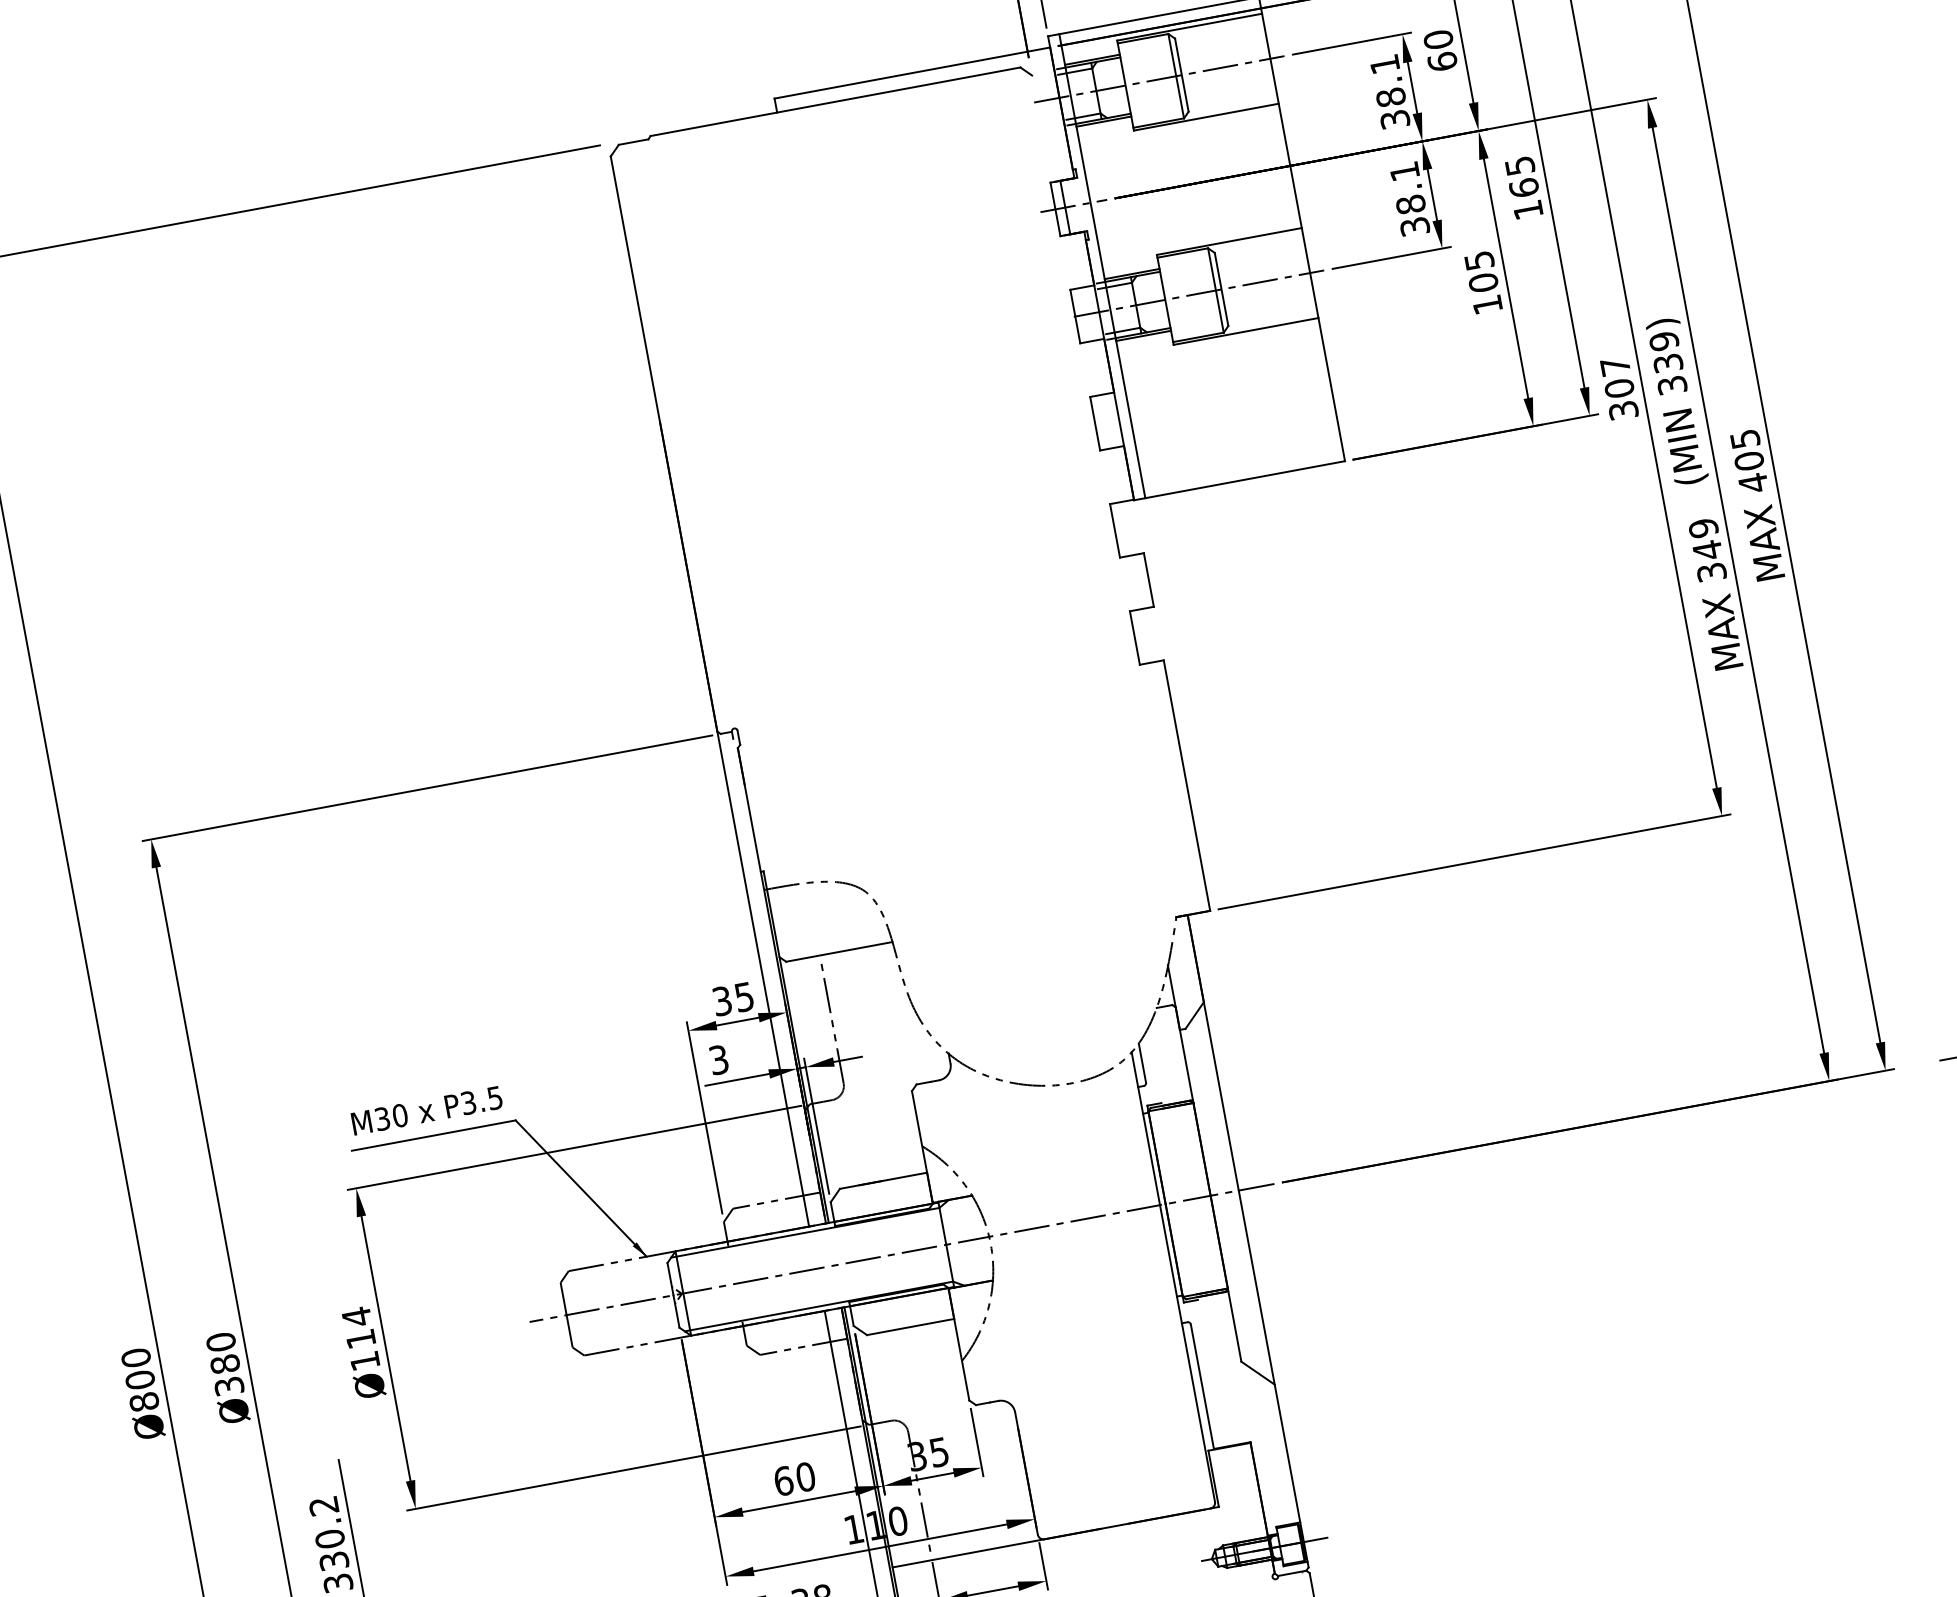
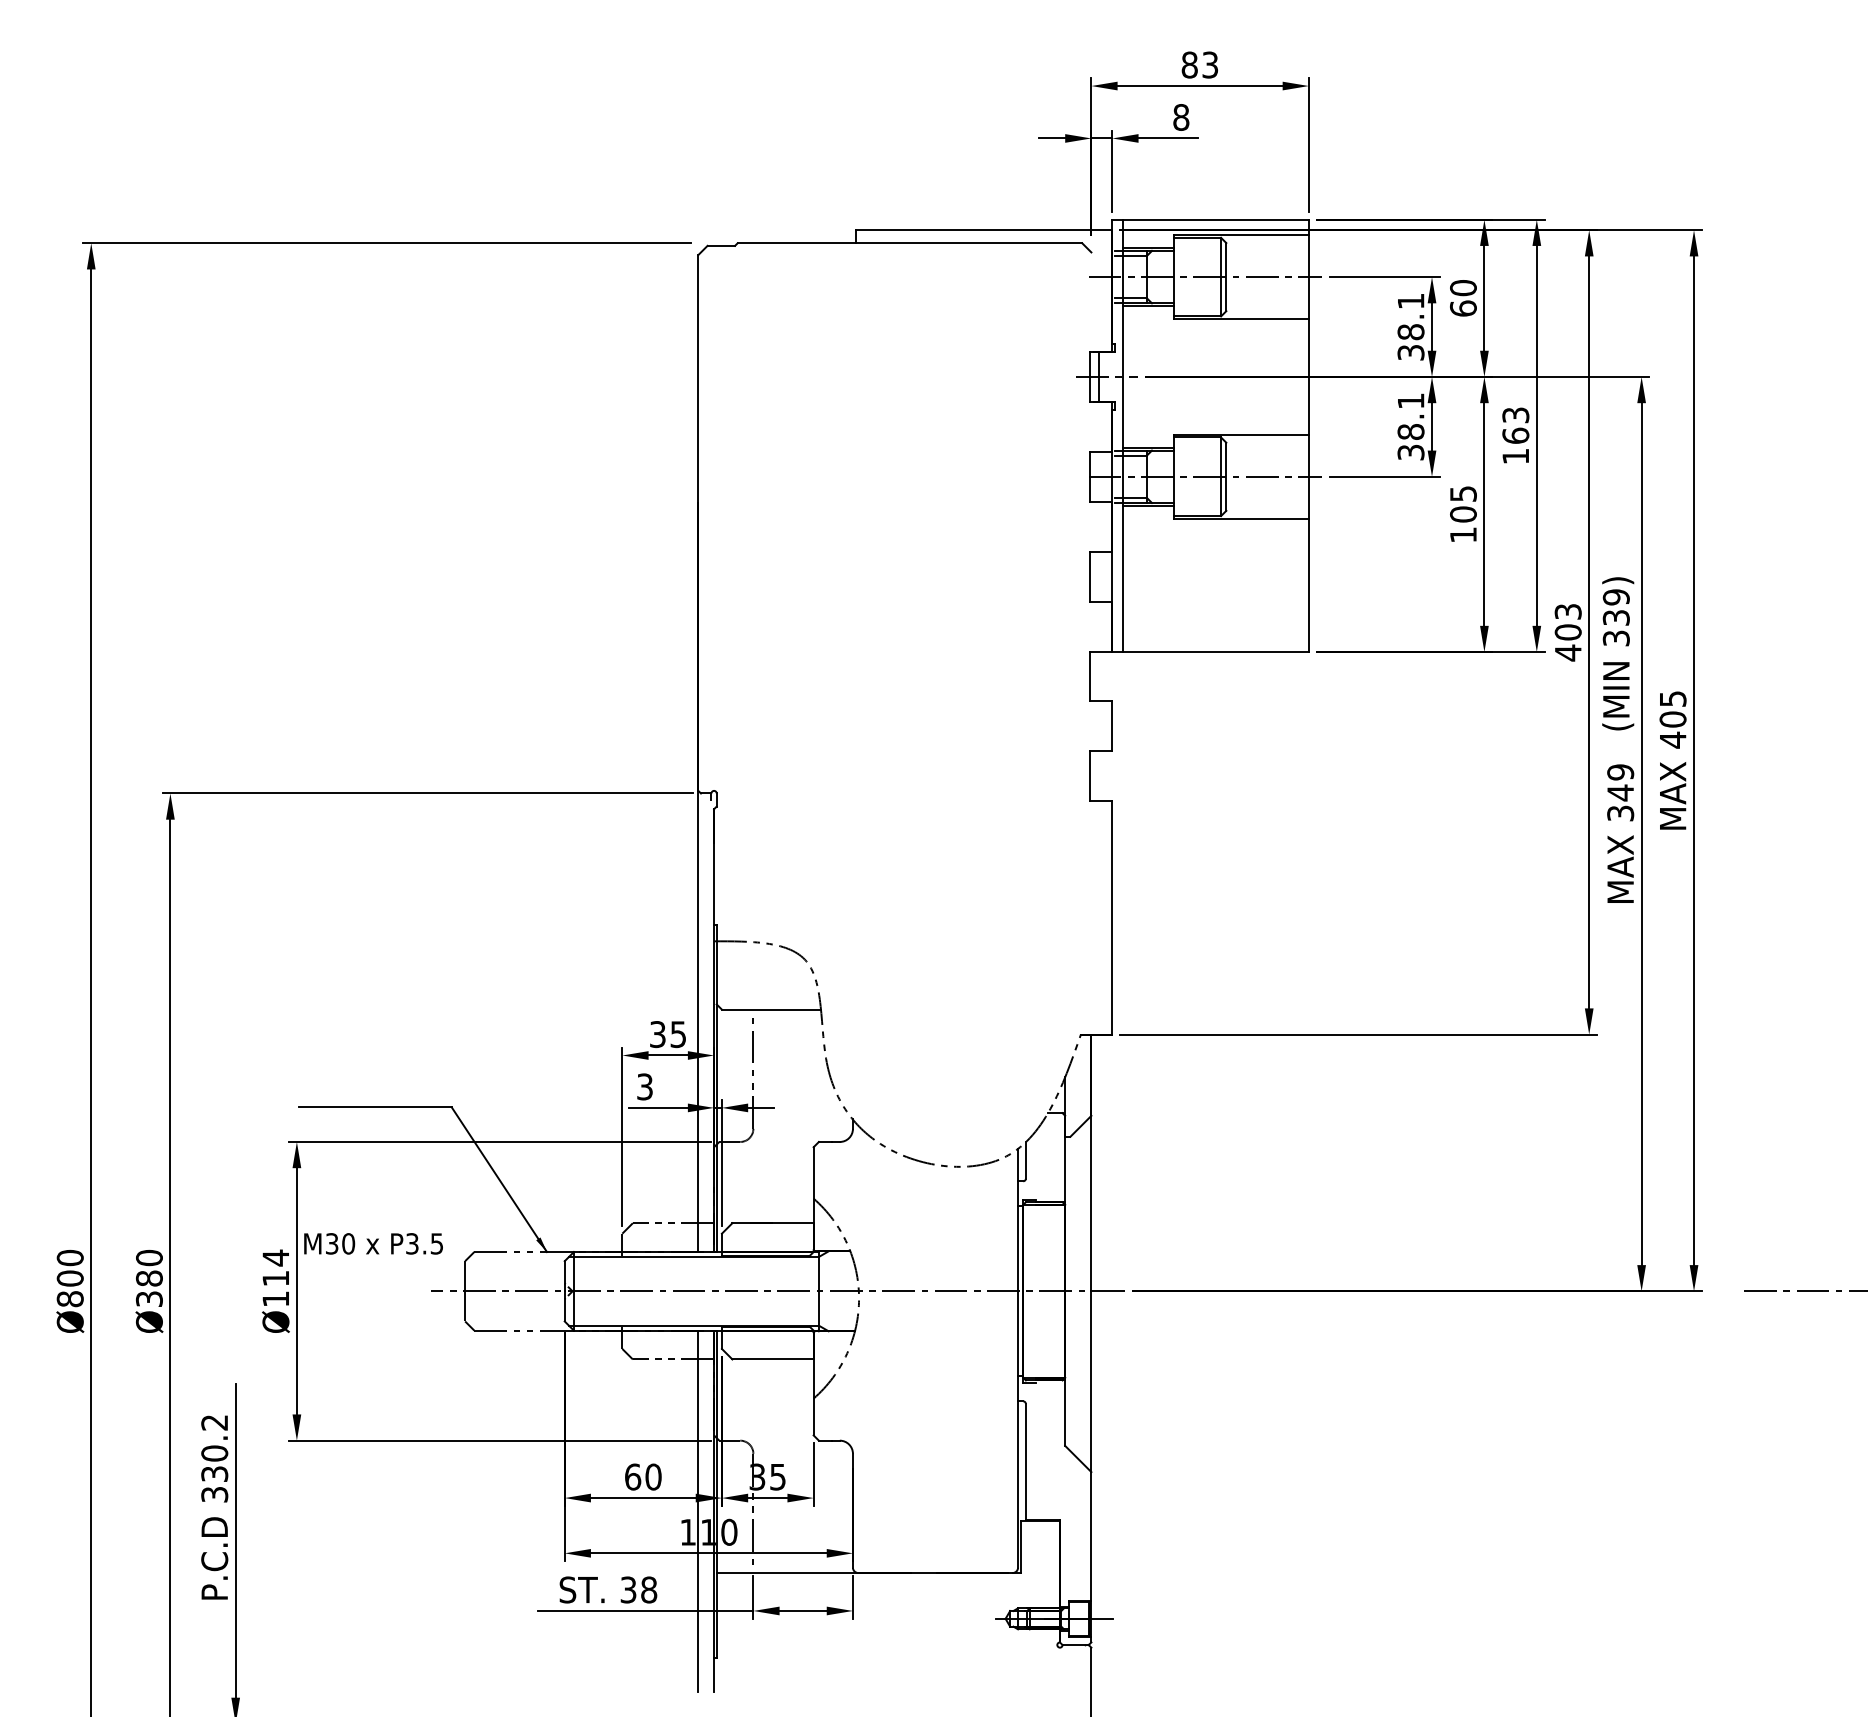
text: (1519, 165) -> (1515, 414), 165 -> 163
text: (1618, 388) -> (1567, 632), 307 -> 403
text: (426, 1110) -> (373, 1243), moved

